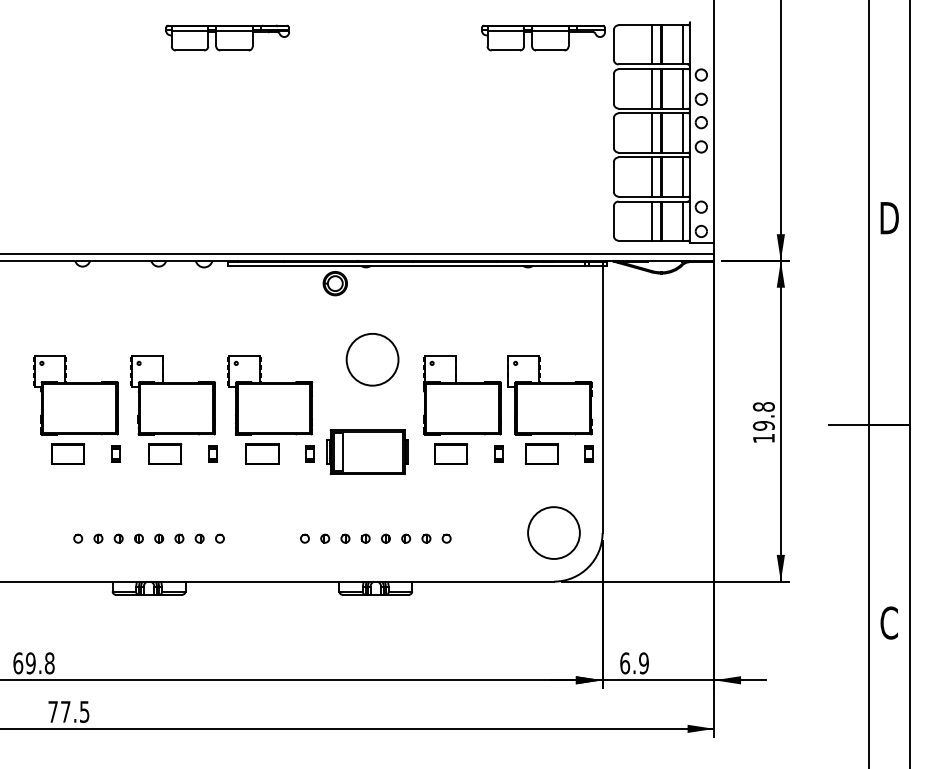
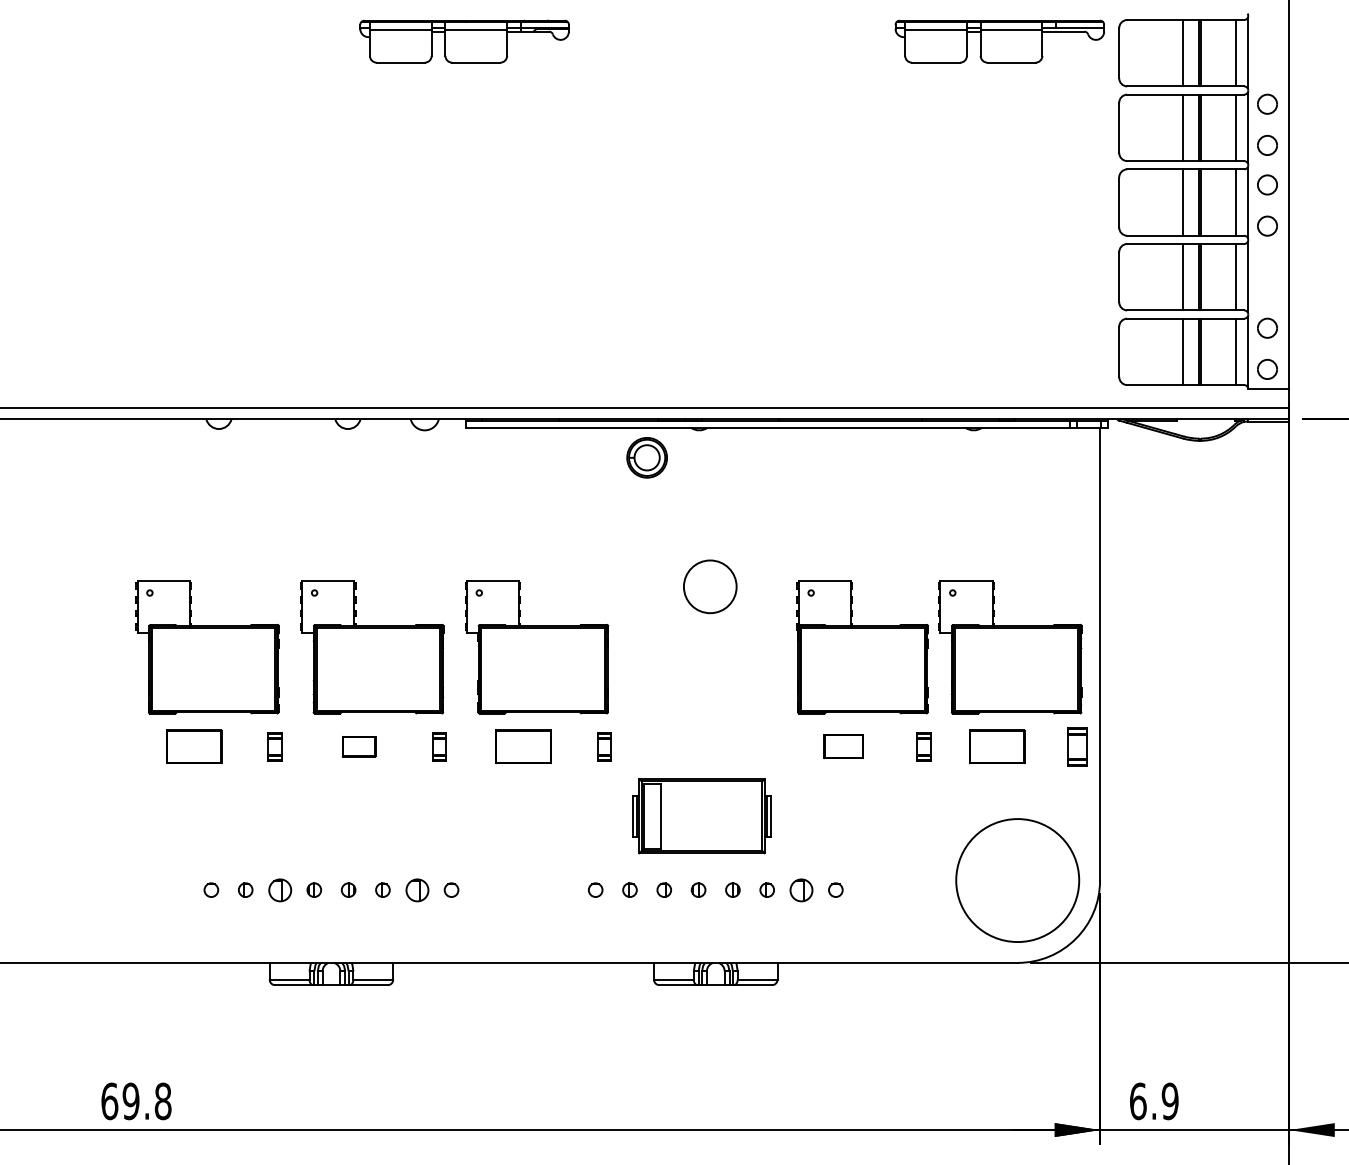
circle: (372, 359) -> (710, 586), size x0.6
part: (367, 451) -> (701, 815), moved
part: (165, 453) -> (359, 745), size x0.6
part: (451, 453) -> (844, 745), size x0.7
part: (588, 453) -> (1076, 745), size x1.4
circle: (553, 532) -> (1016, 879), size x1.4
part: (118, 538) -> (279, 889), size x1.6
part: (199, 538) -> (416, 889), size x1.6
part: (426, 538) -> (801, 889), size x1.6

